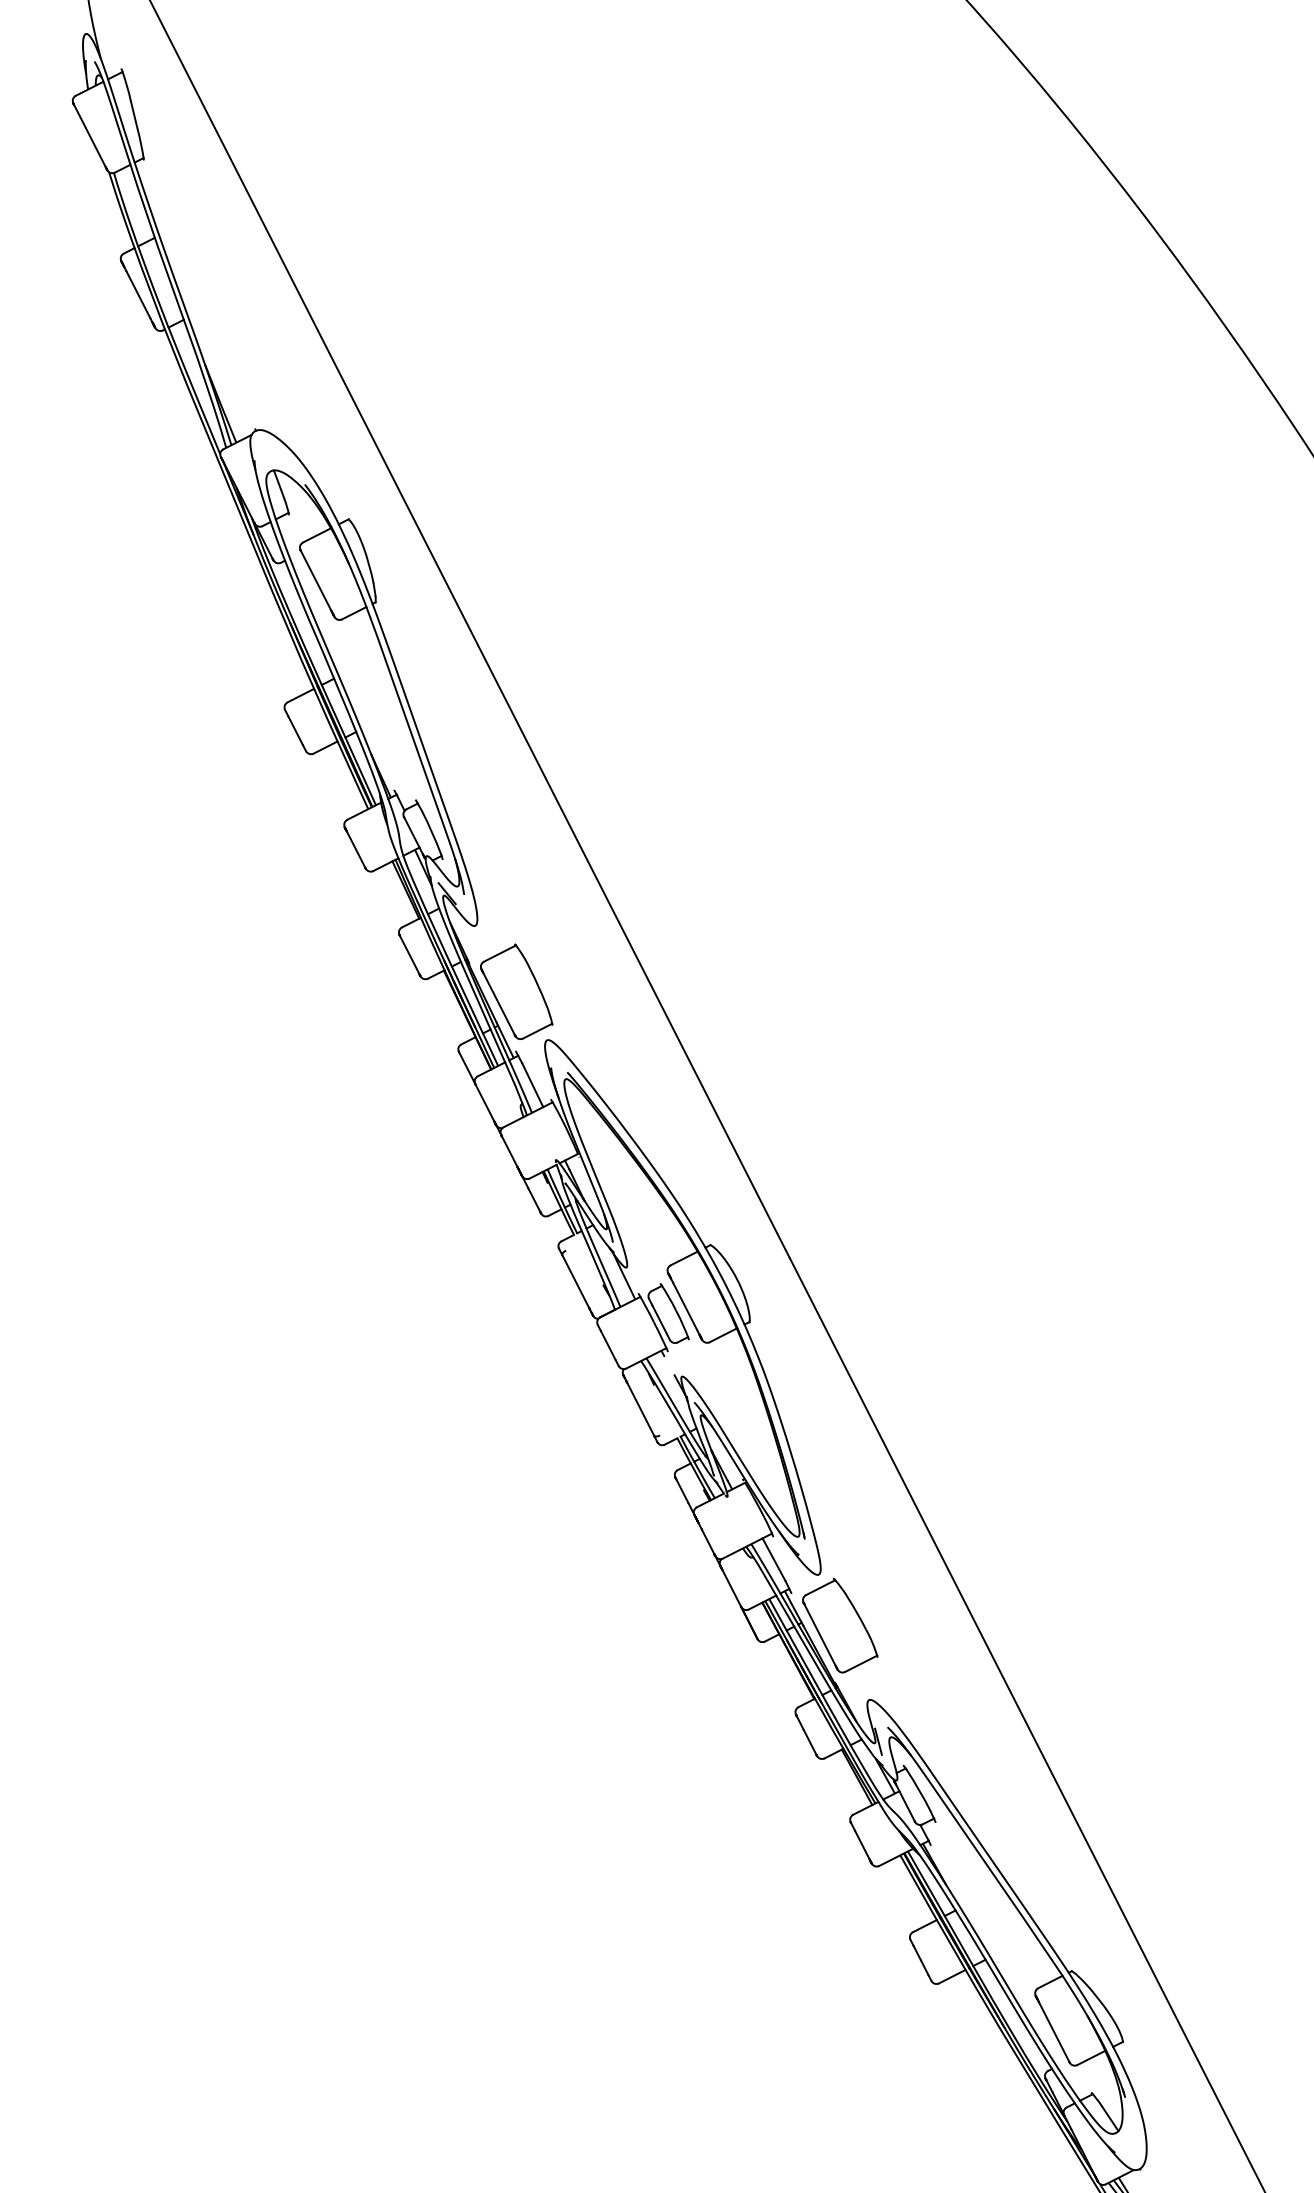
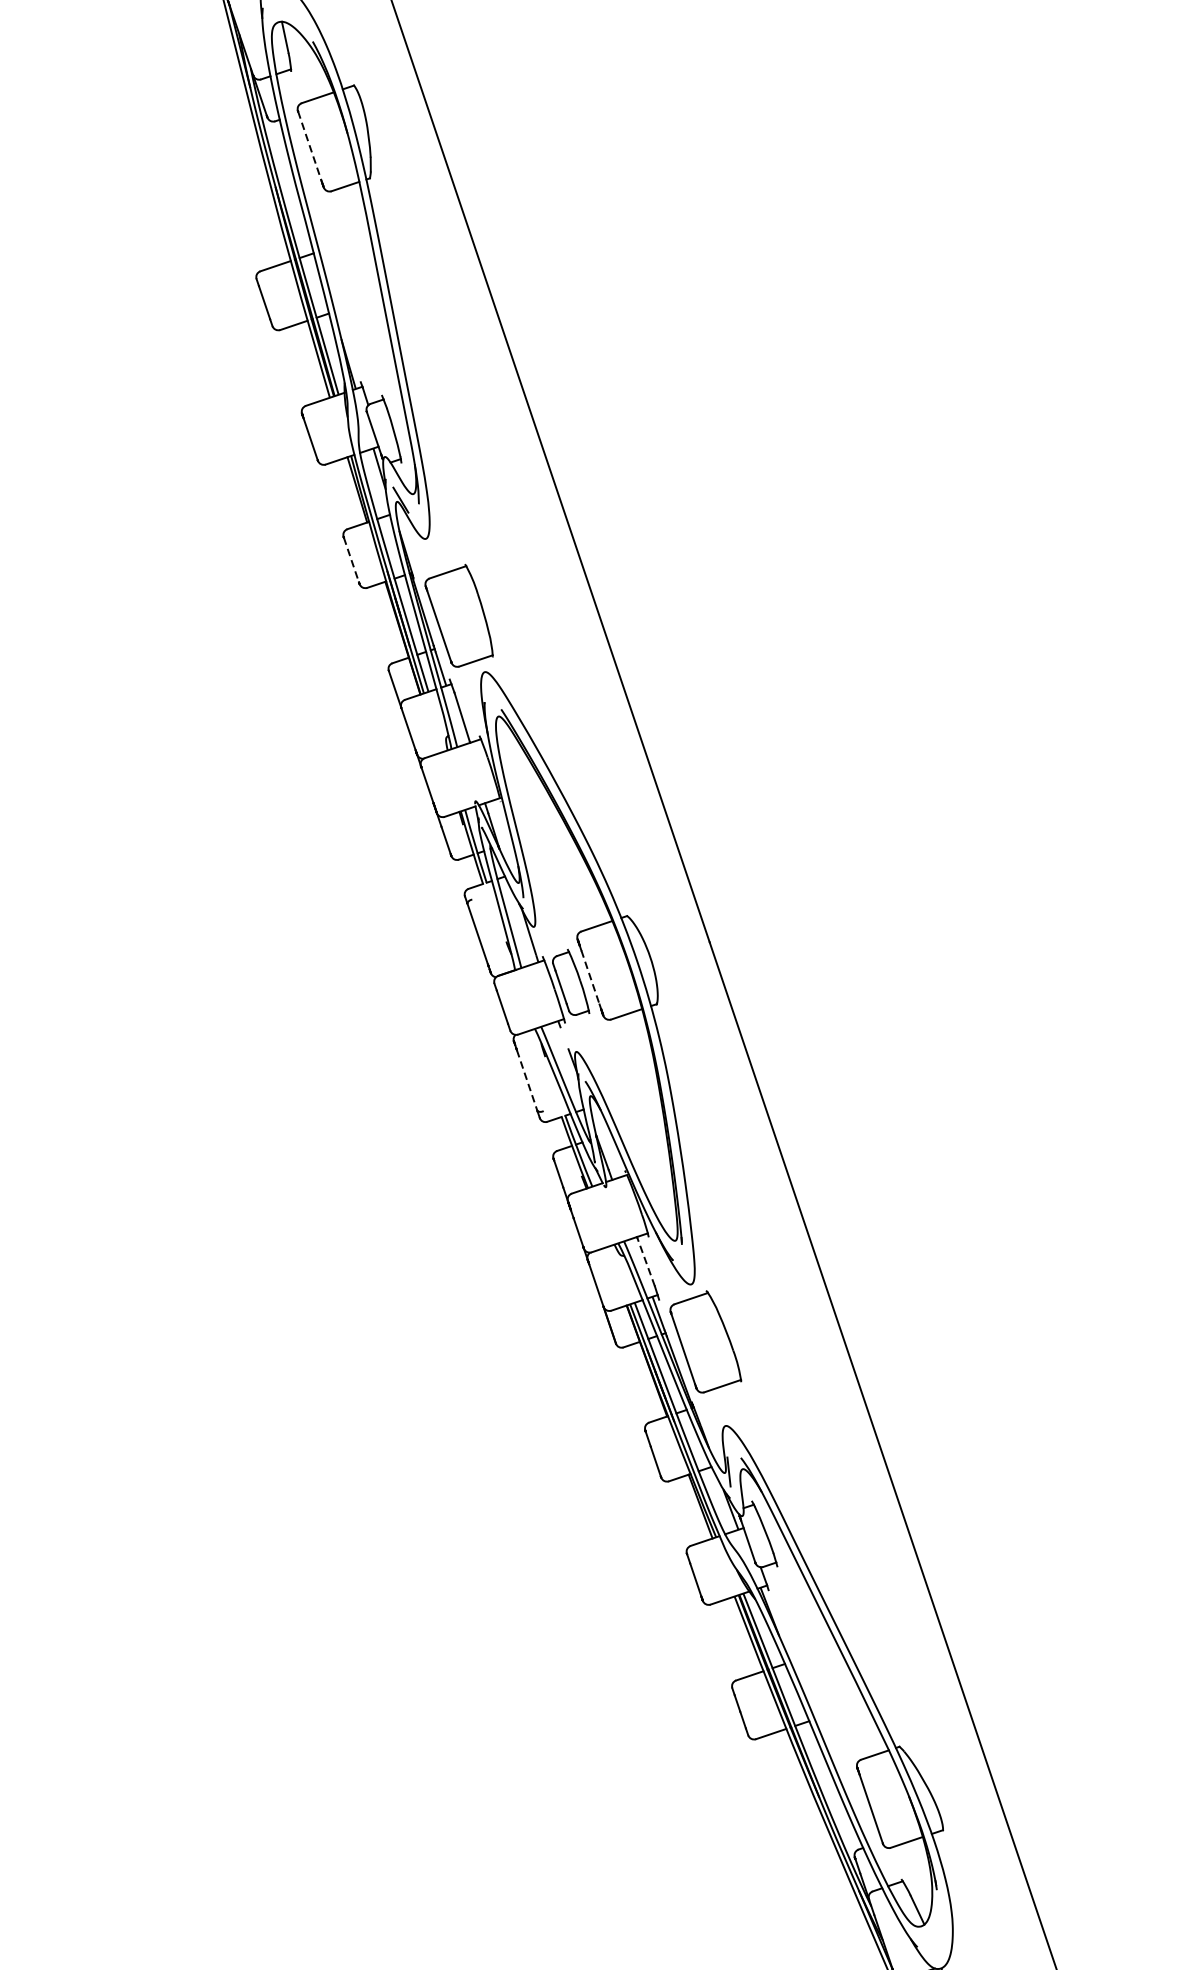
line: (316, 580) -> (310, 145), solid -> dashed
line: (409, 955) -> (351, 560), solid -> dashed
line: (685, 1306) -> (590, 977), solid -> dashed
line: (640, 1409) -> (526, 1080), solid -> dashed
line: (774, 1560) -> (646, 1262), solid -> dashed

